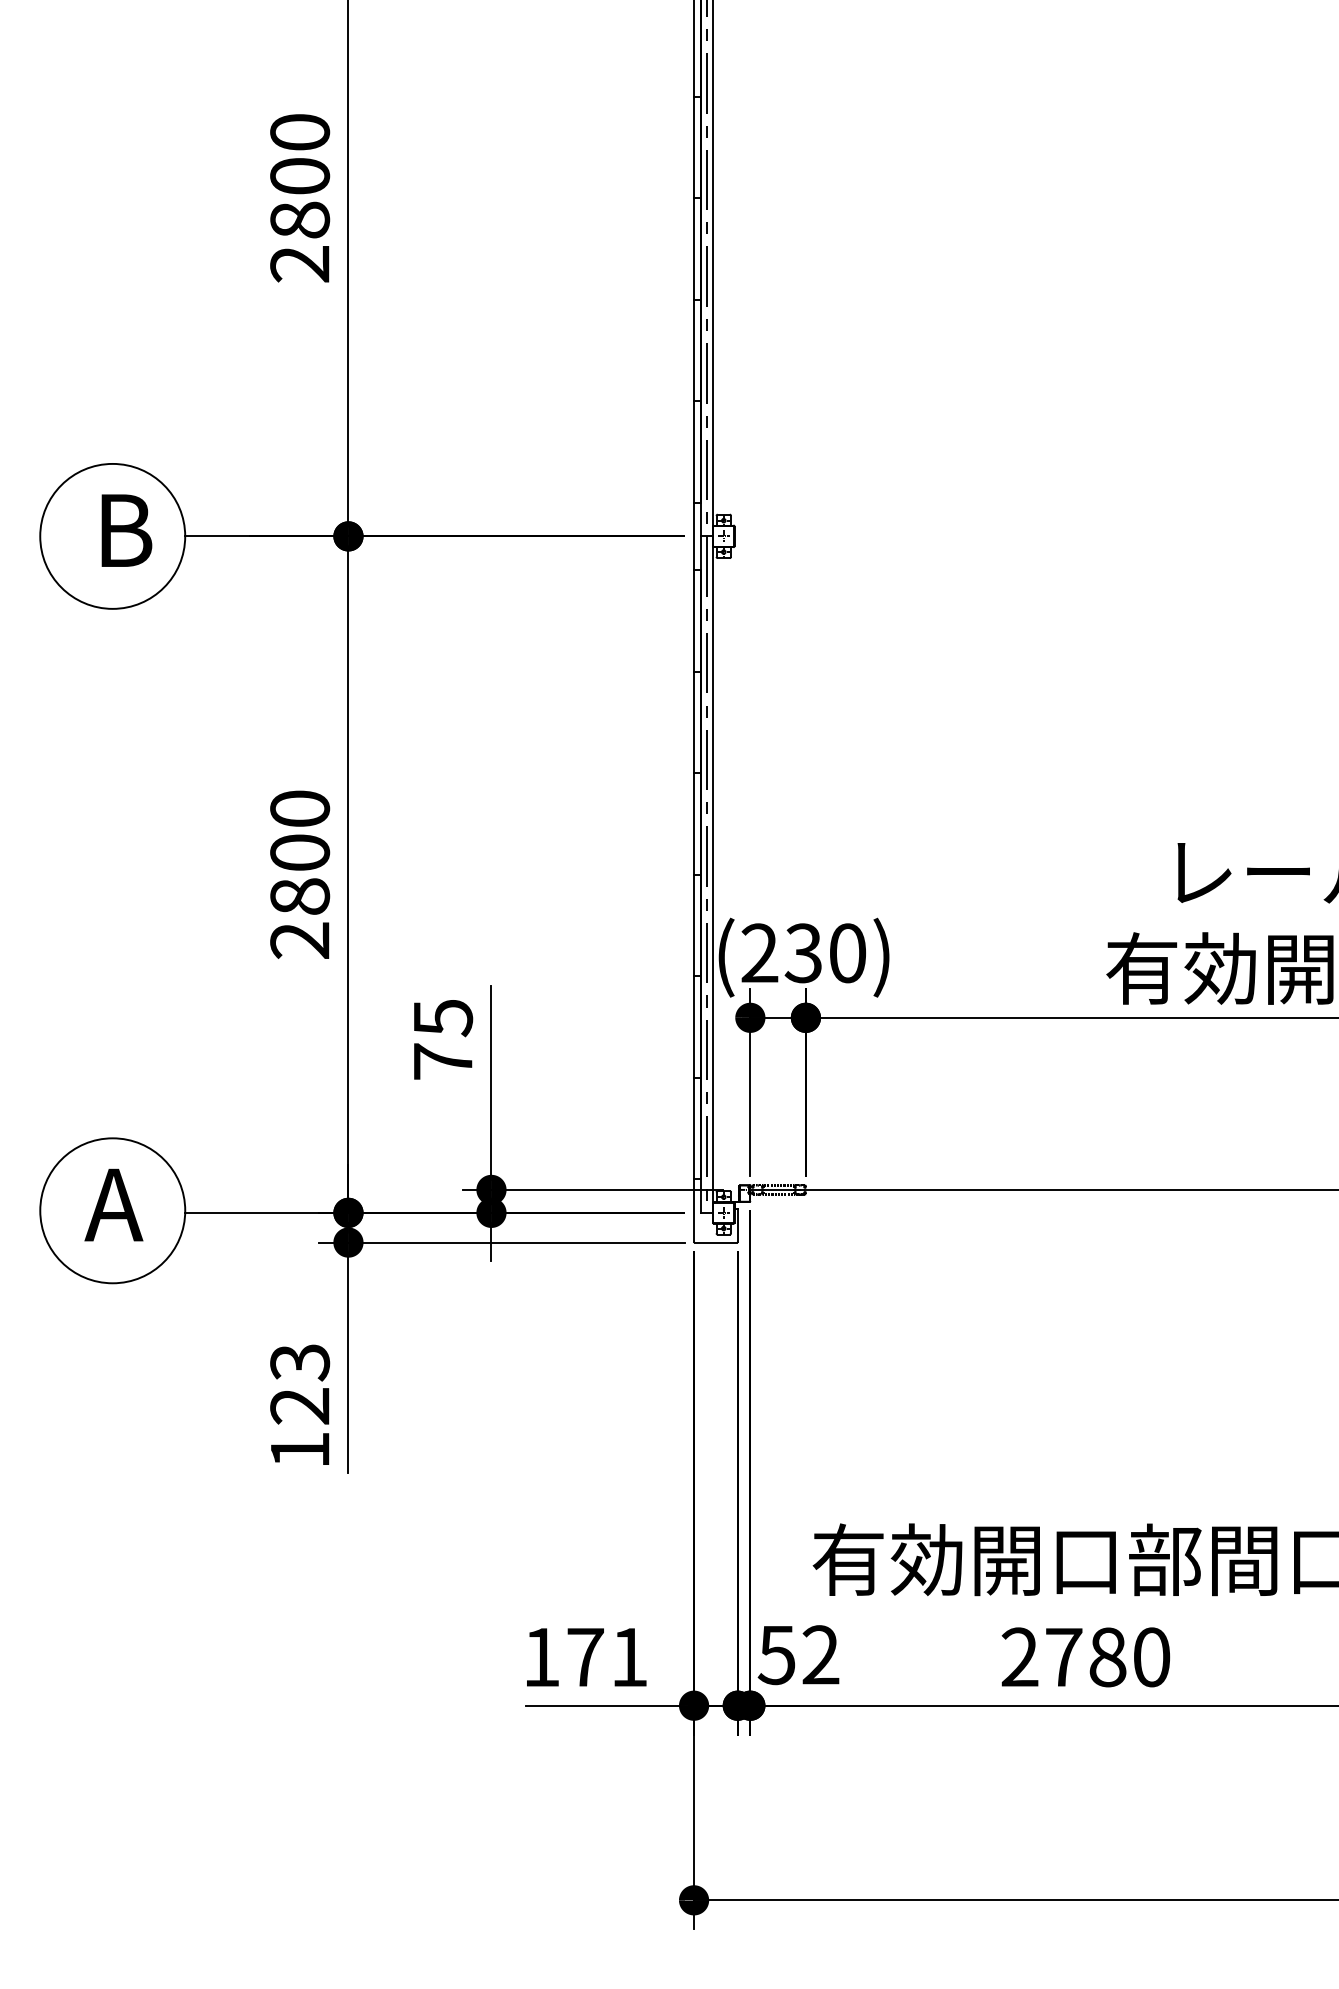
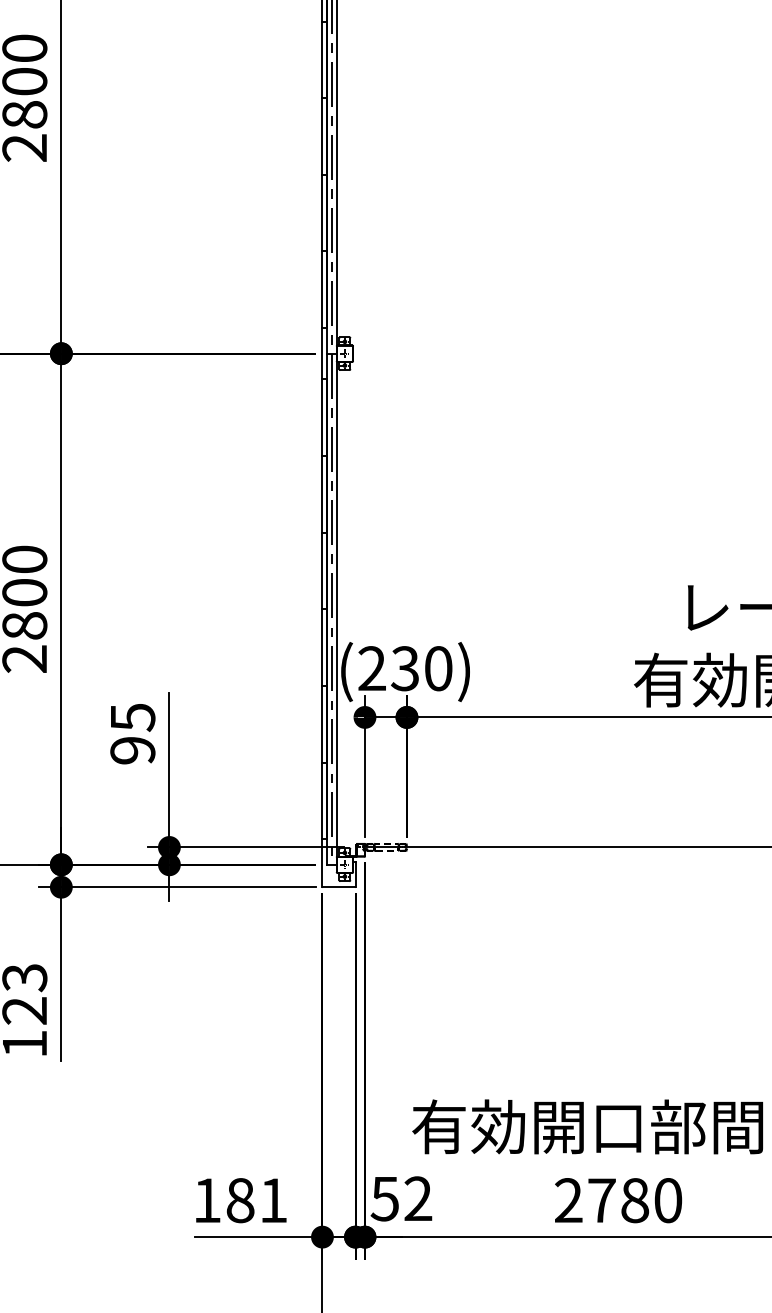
text: (443, 1061) -> (133, 750), 75 -> 95
text: (585, 1657) -> (240, 1200), 171 -> 181

